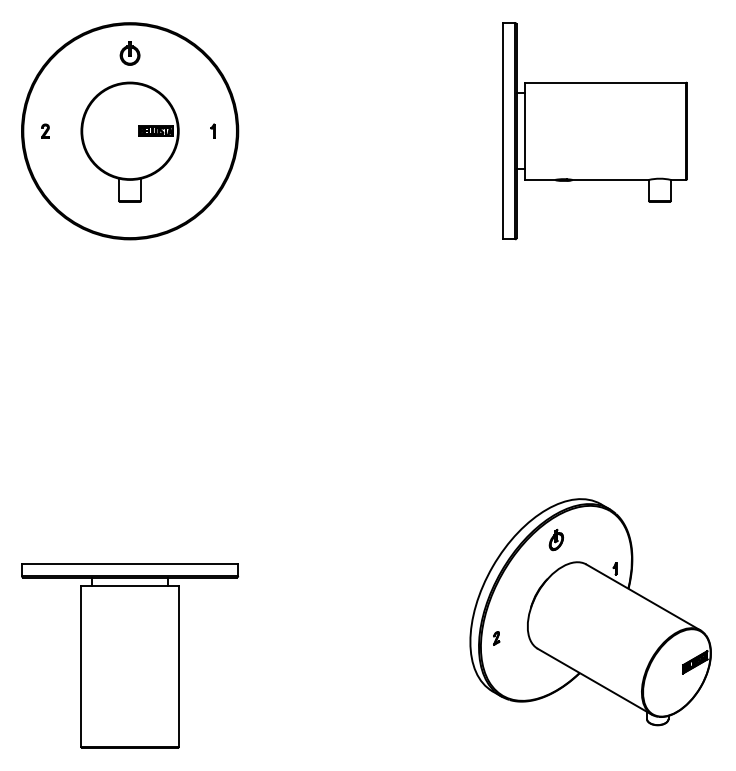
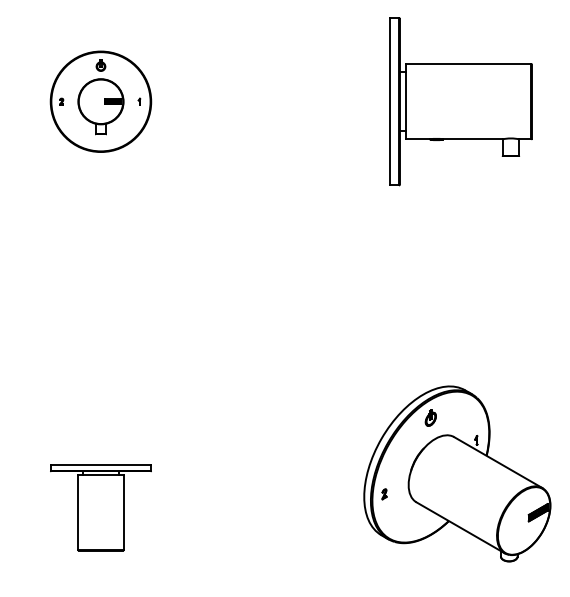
part: (130, 131) -> (101, 101), size x0.6
part: (130, 655) -> (101, 507), size x0.6

